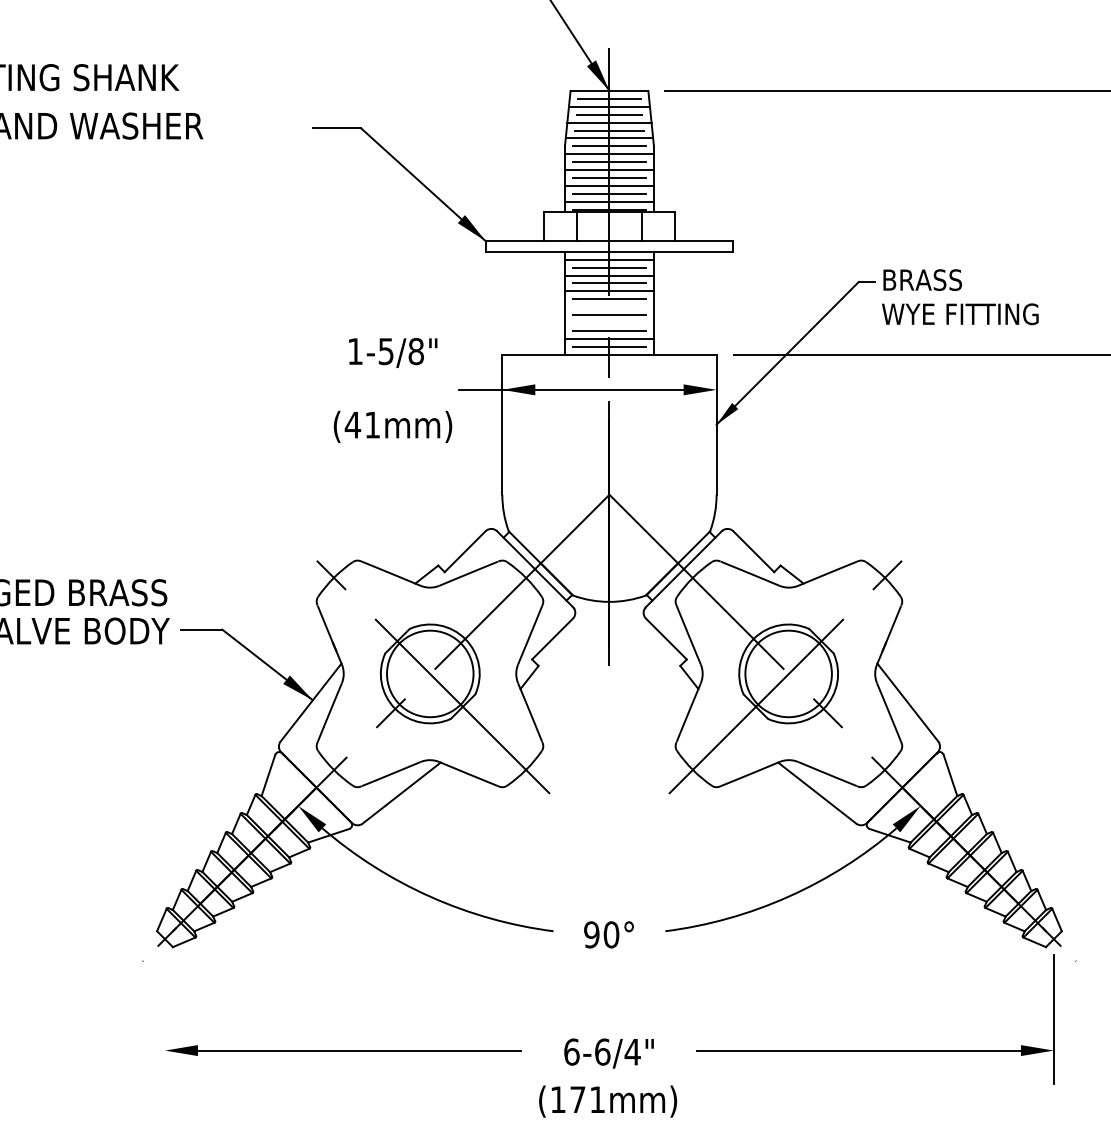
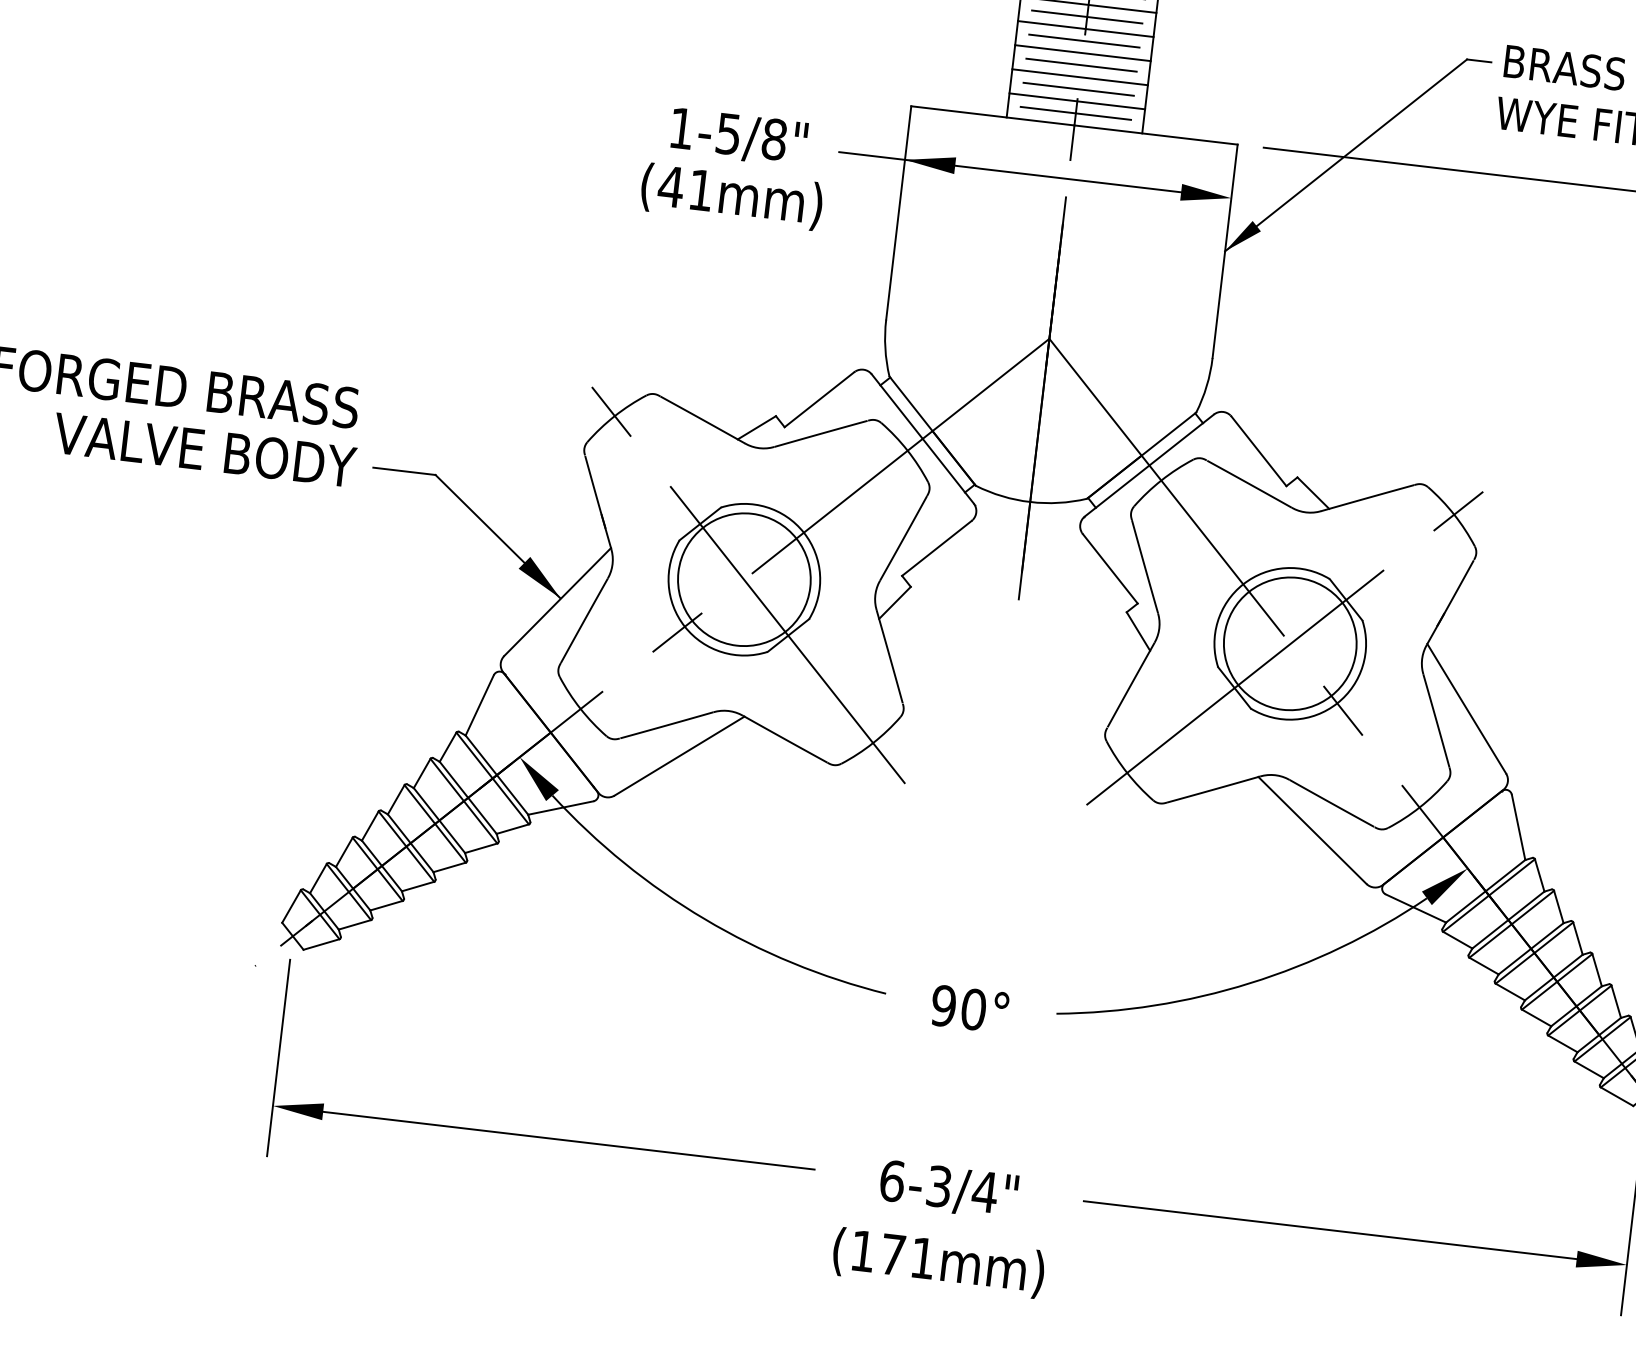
line: (608, 307) -> (1081, 53), added
line: (608, 323) -> (1078, 77), added
text: (393, 352) -> (739, 136), moved
line: (165, 1018) -> (279, 1057), added
text: (602, 1051) -> (939, 1185), 6-6/4" -> 6-3/4"

